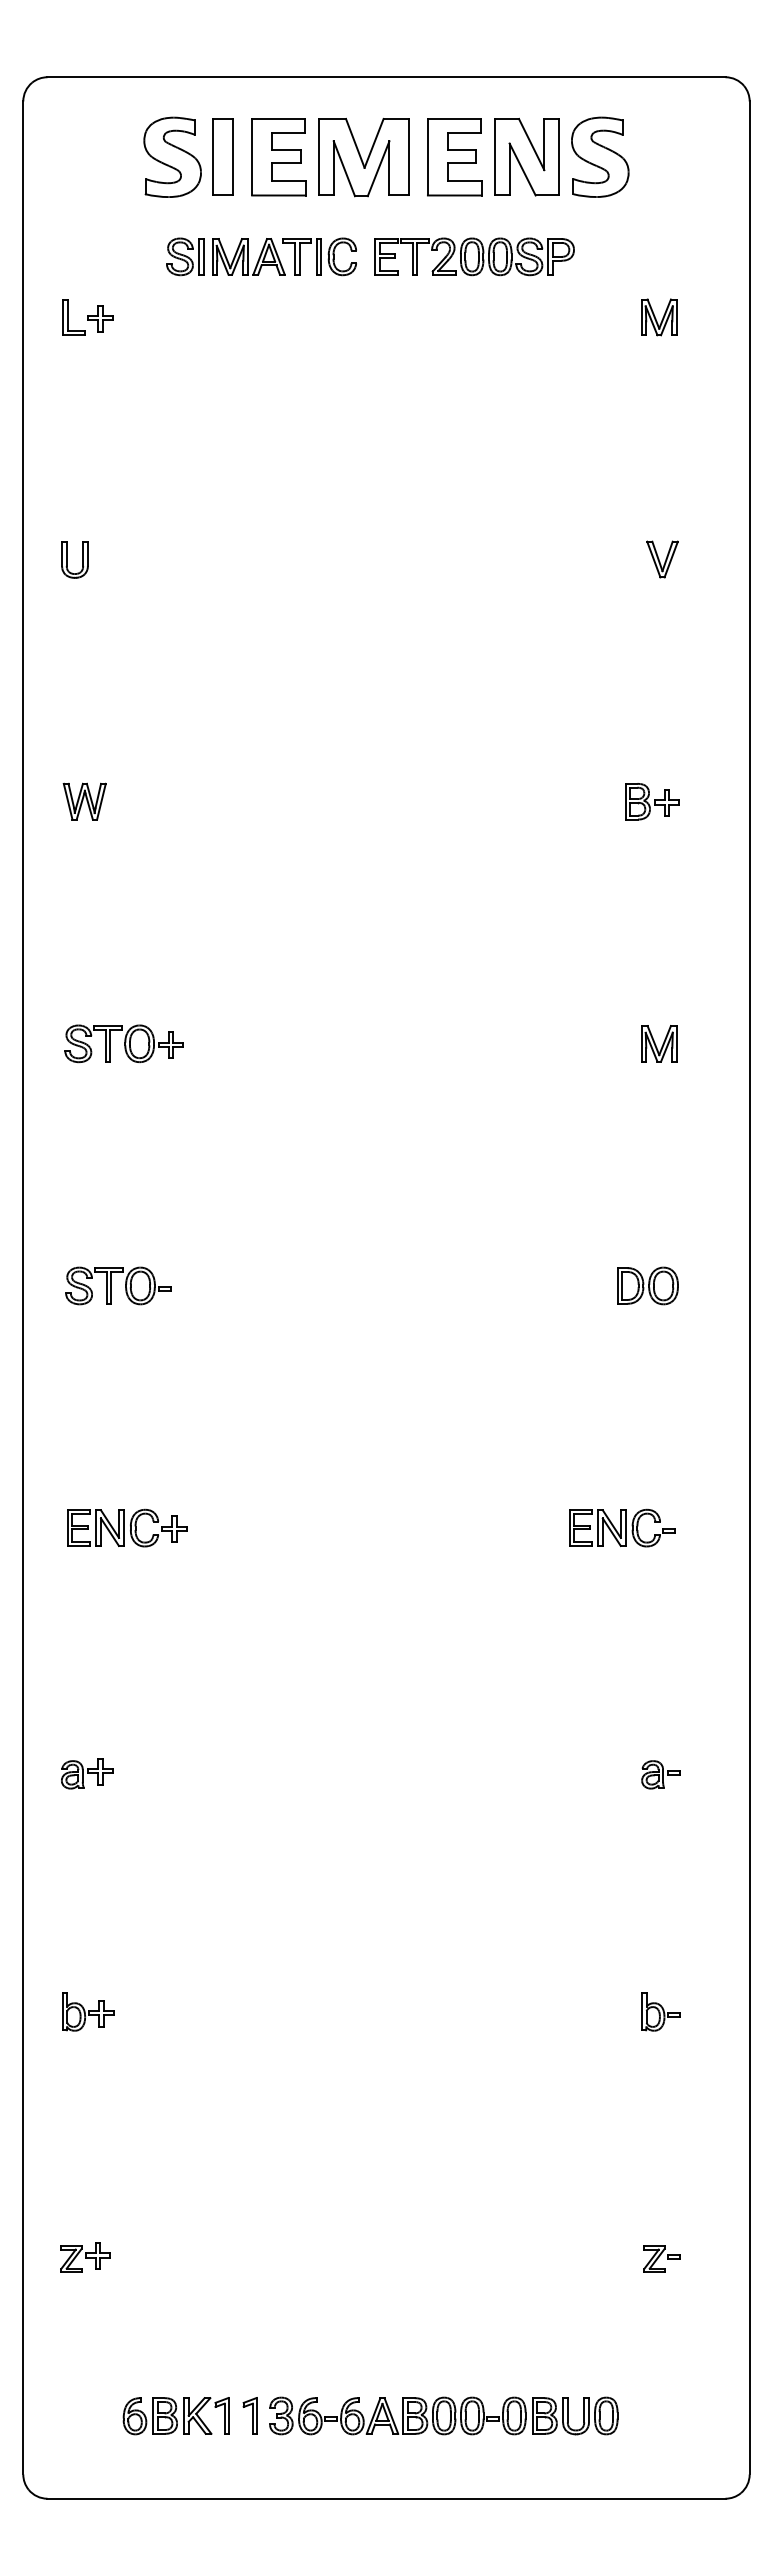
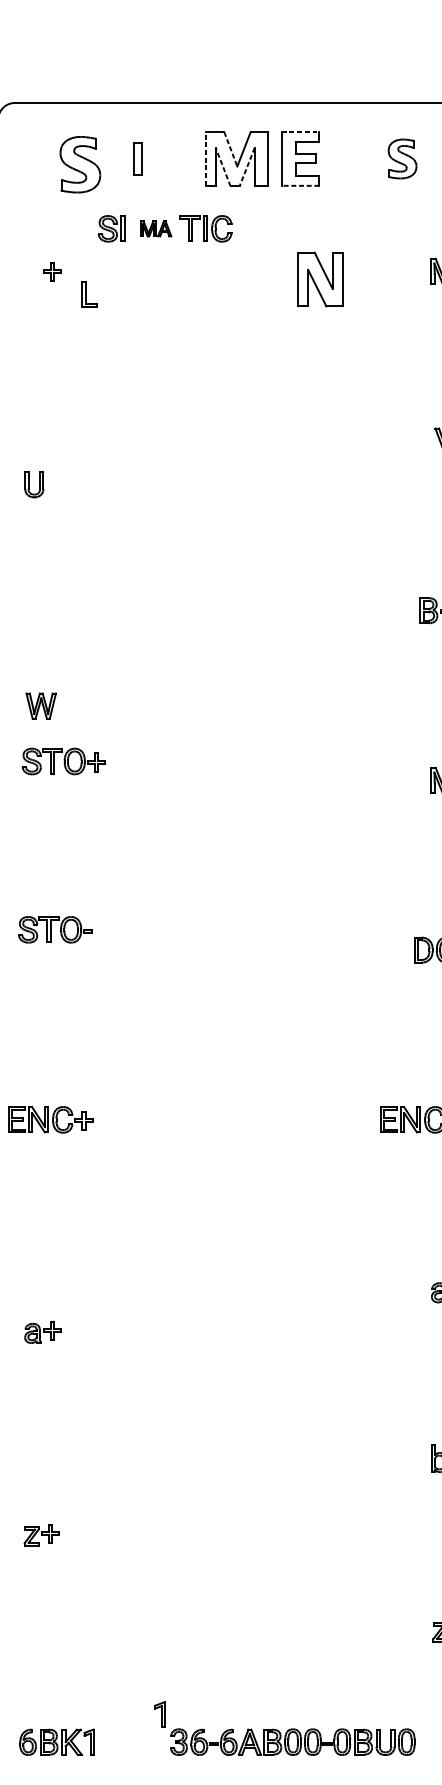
line: (454, 118) -> (300, 131), solid -> dashed
line: (355, 143) -> (230, 149), solid -> dashed
part: (172, 156) -> (80, 164), moved
part: (222, 156) -> (137, 158), size x0.6
line: (319, 156) -> (205, 158), solid -> dashed
part: (600, 156) -> (402, 158), size x0.7
part: (278, 157) -> (177, 159), removed
part: (526, 157) -> (319, 279), moved
line: (344, 168) -> (223, 166), solid -> dashed
line: (378, 168) -> (247, 166), solid -> dashed
line: (454, 195) -> (300, 185), solid -> dashed
part: (248, 256) -> (155, 228), size x0.6
part: (474, 256) -> (314, 228), removed
part: (73, 317) -> (89, 294), moved
part: (67, 559) -> (29, 484), moved
part: (84, 801) -> (41, 705), moved
part: (123, 1043) -> (63, 761), moved
part: (111, 1285) -> (50, 929), moved
part: (127, 1527) -> (50, 1119), moved
part: (87, 1773) -> (43, 1332), moved
part: (88, 2011) -> (43, 1458), removed
part: (85, 2257) -> (41, 1535), moved
part: (249, 2415) -> (159, 1714), moved
part: (175, 2416) -> (56, 1742), moved

